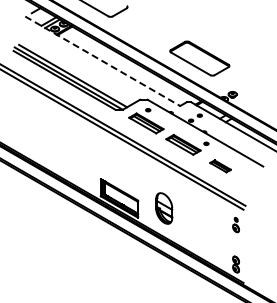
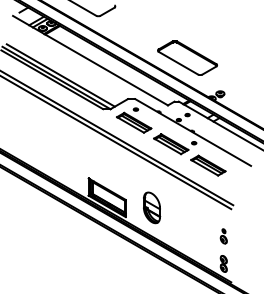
line: (103, 61) -> (91, 60), dashed -> solid
part: (220, 166) -> (208, 165), size x1.67
part: (235, 224) -> (223, 235), moved

